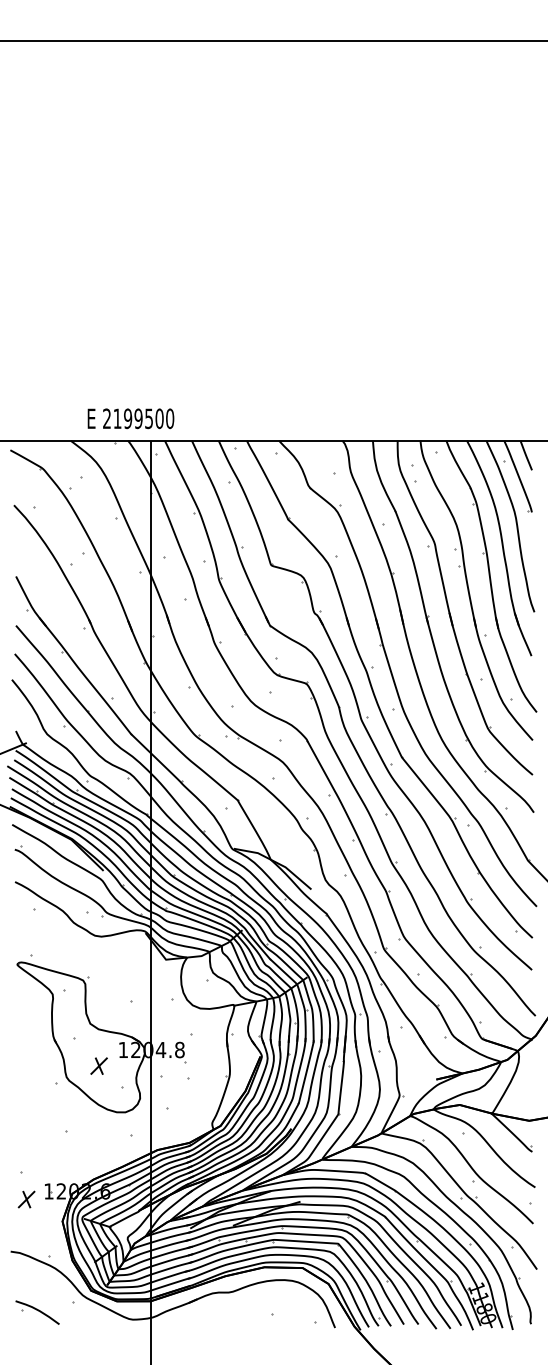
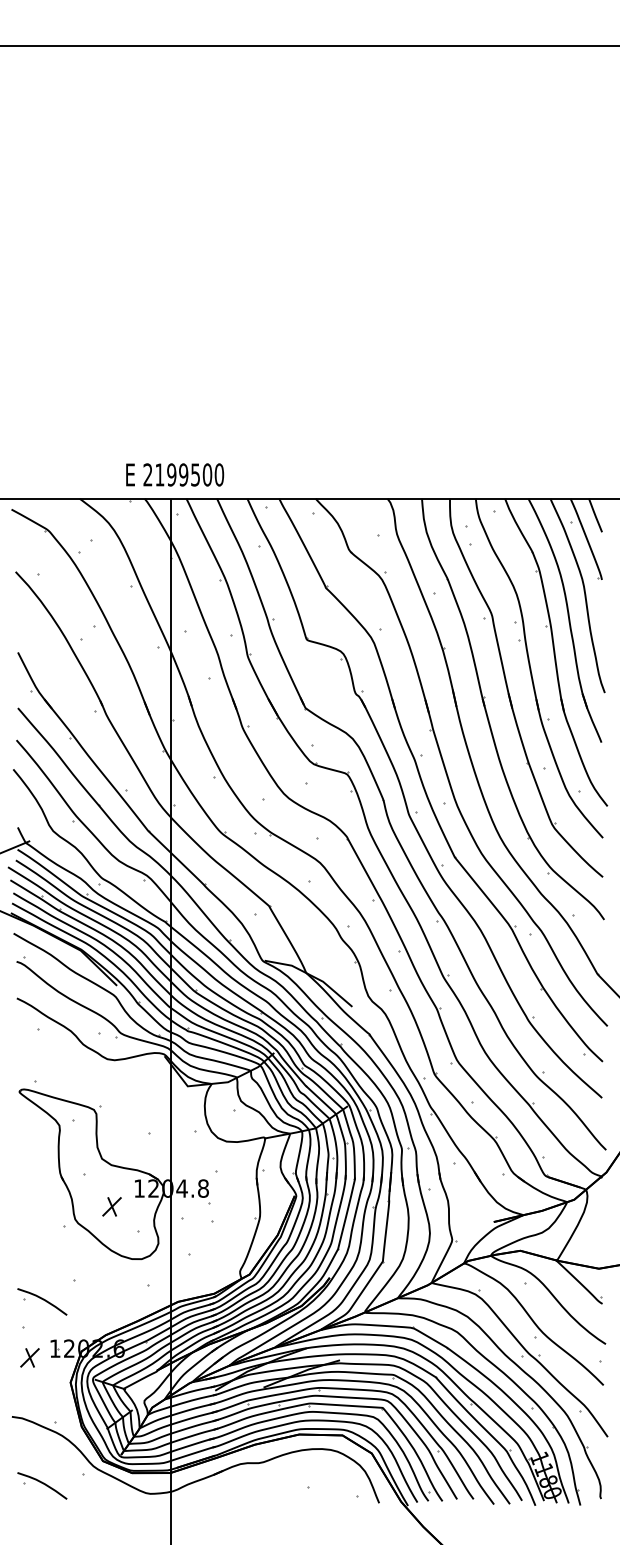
text: (131, 418) -> (175, 474), moved
part: (37, 1149) -> (42, 1301), added

